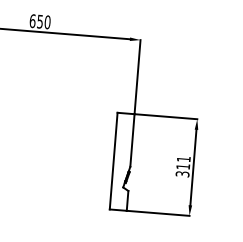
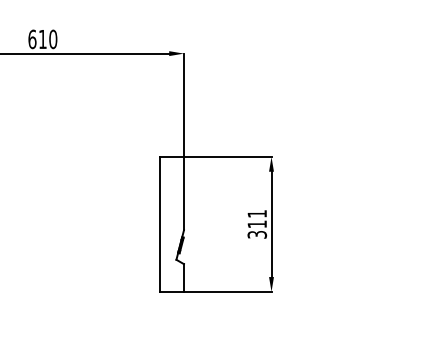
text: (39, 21) -> (42, 39), 650 -> 610

